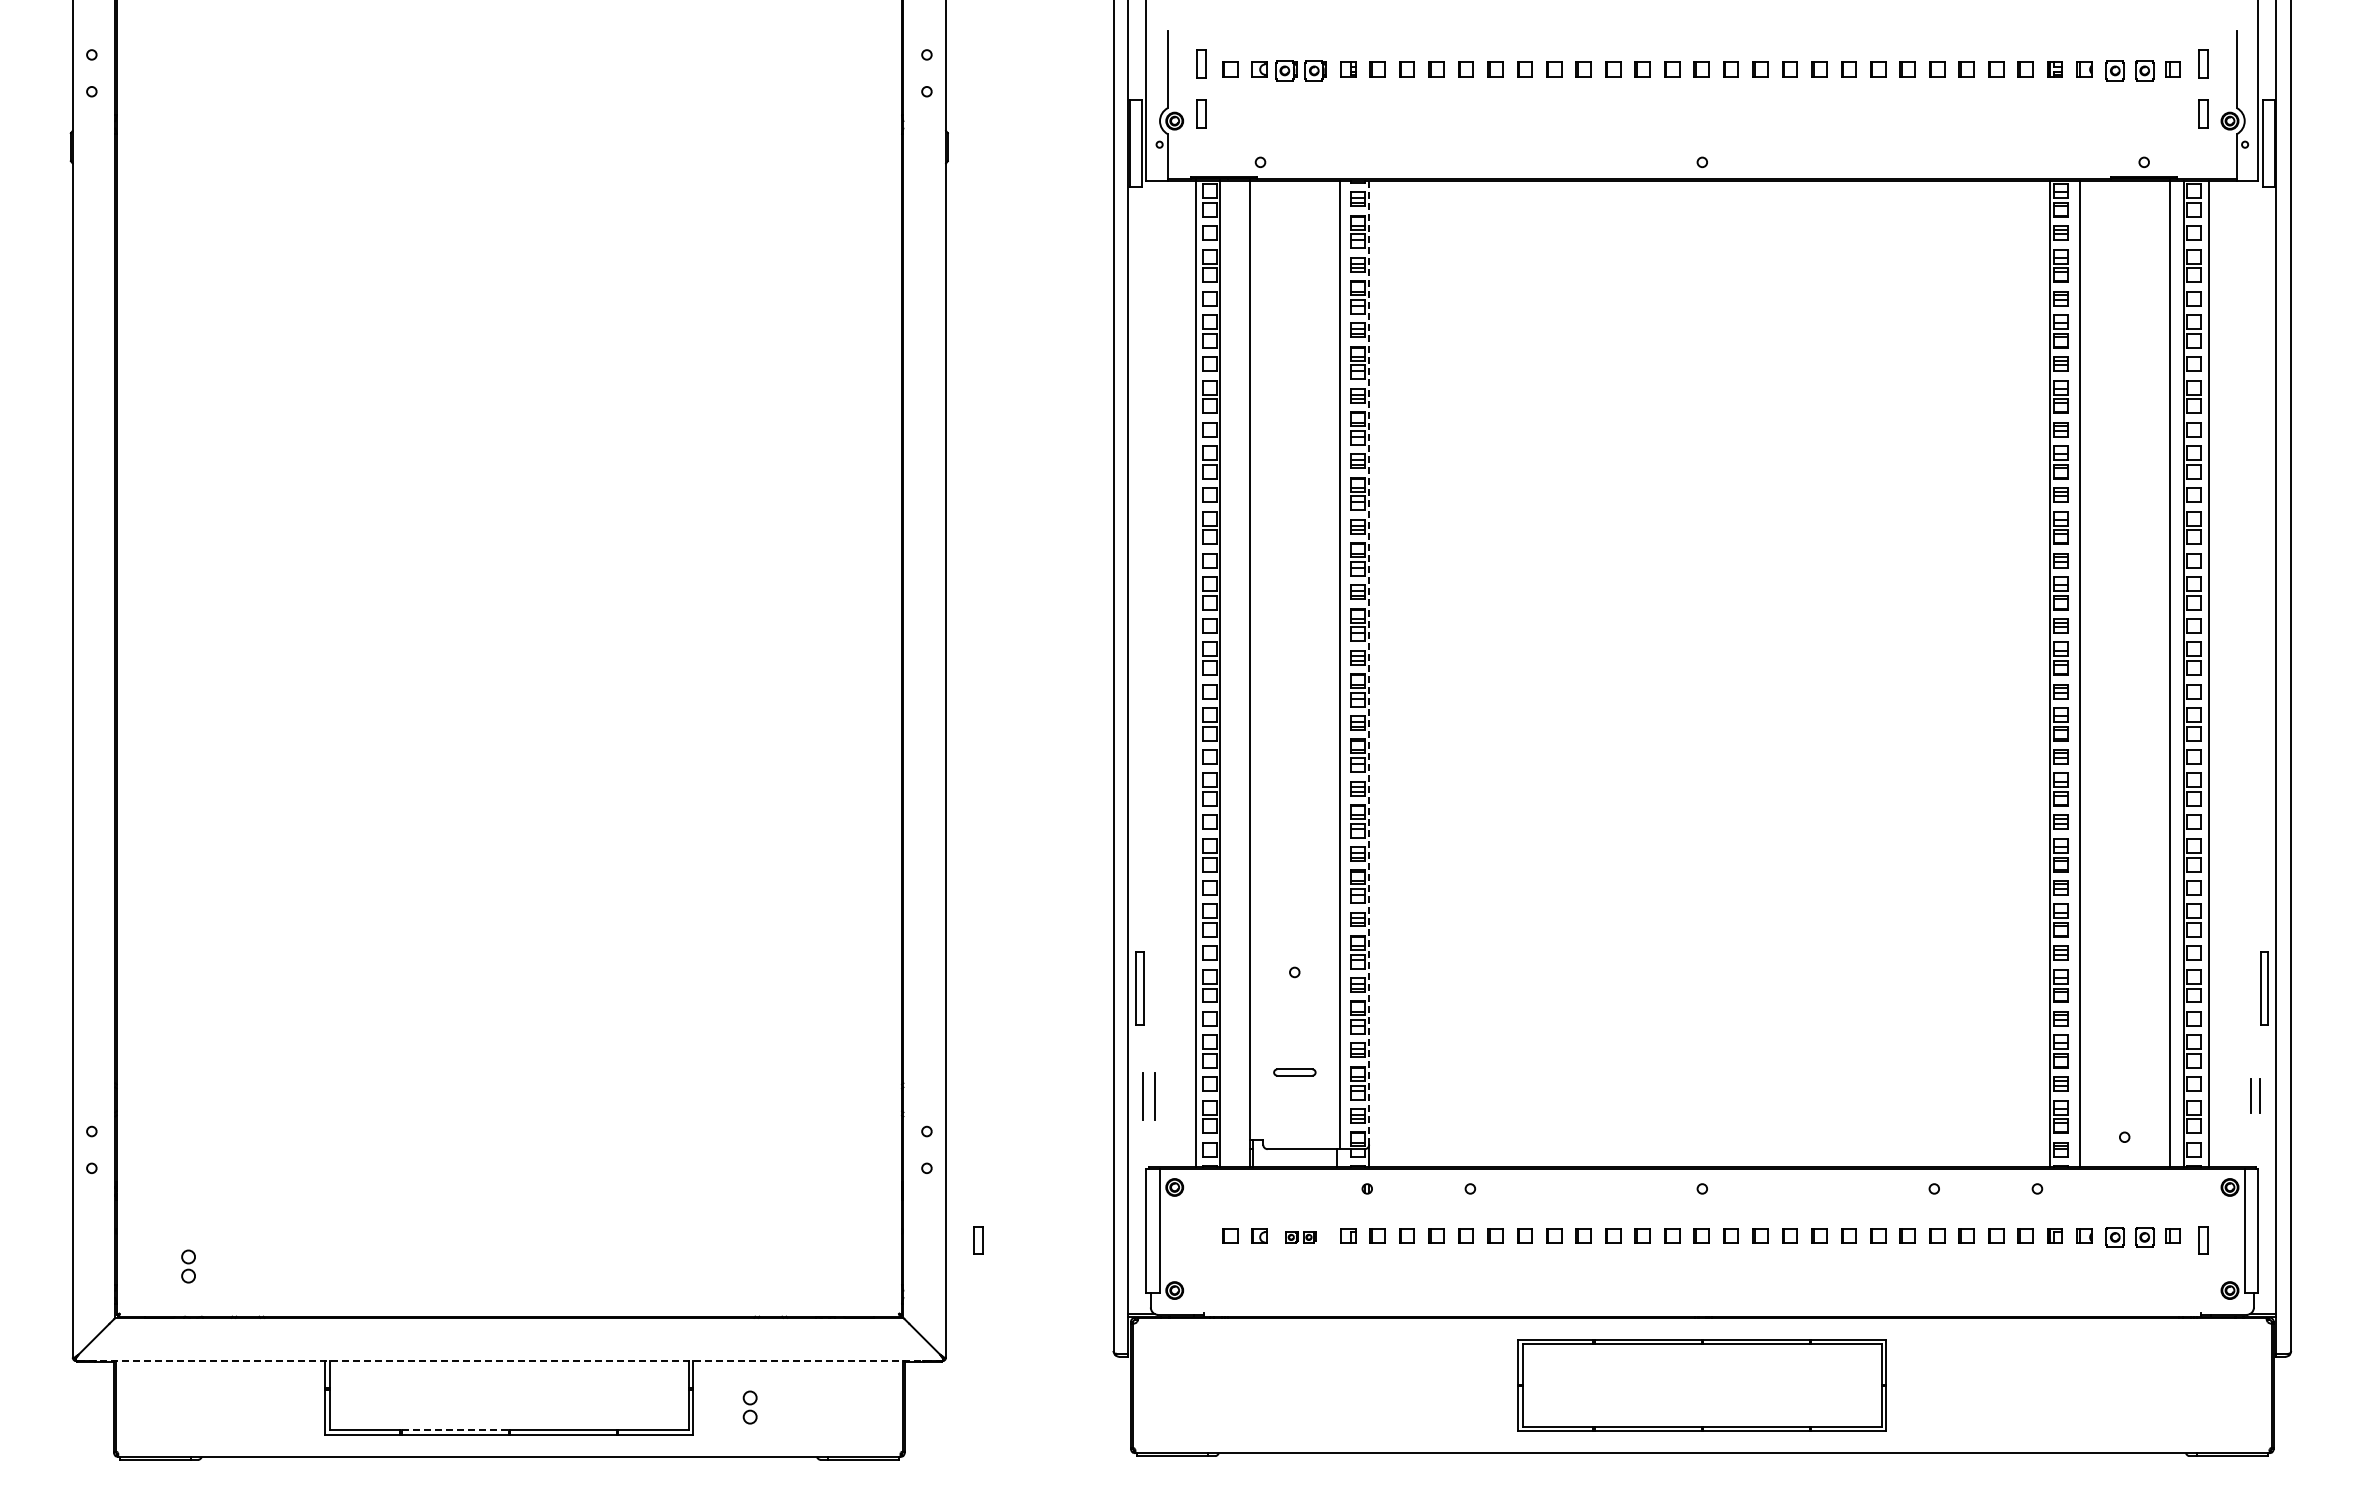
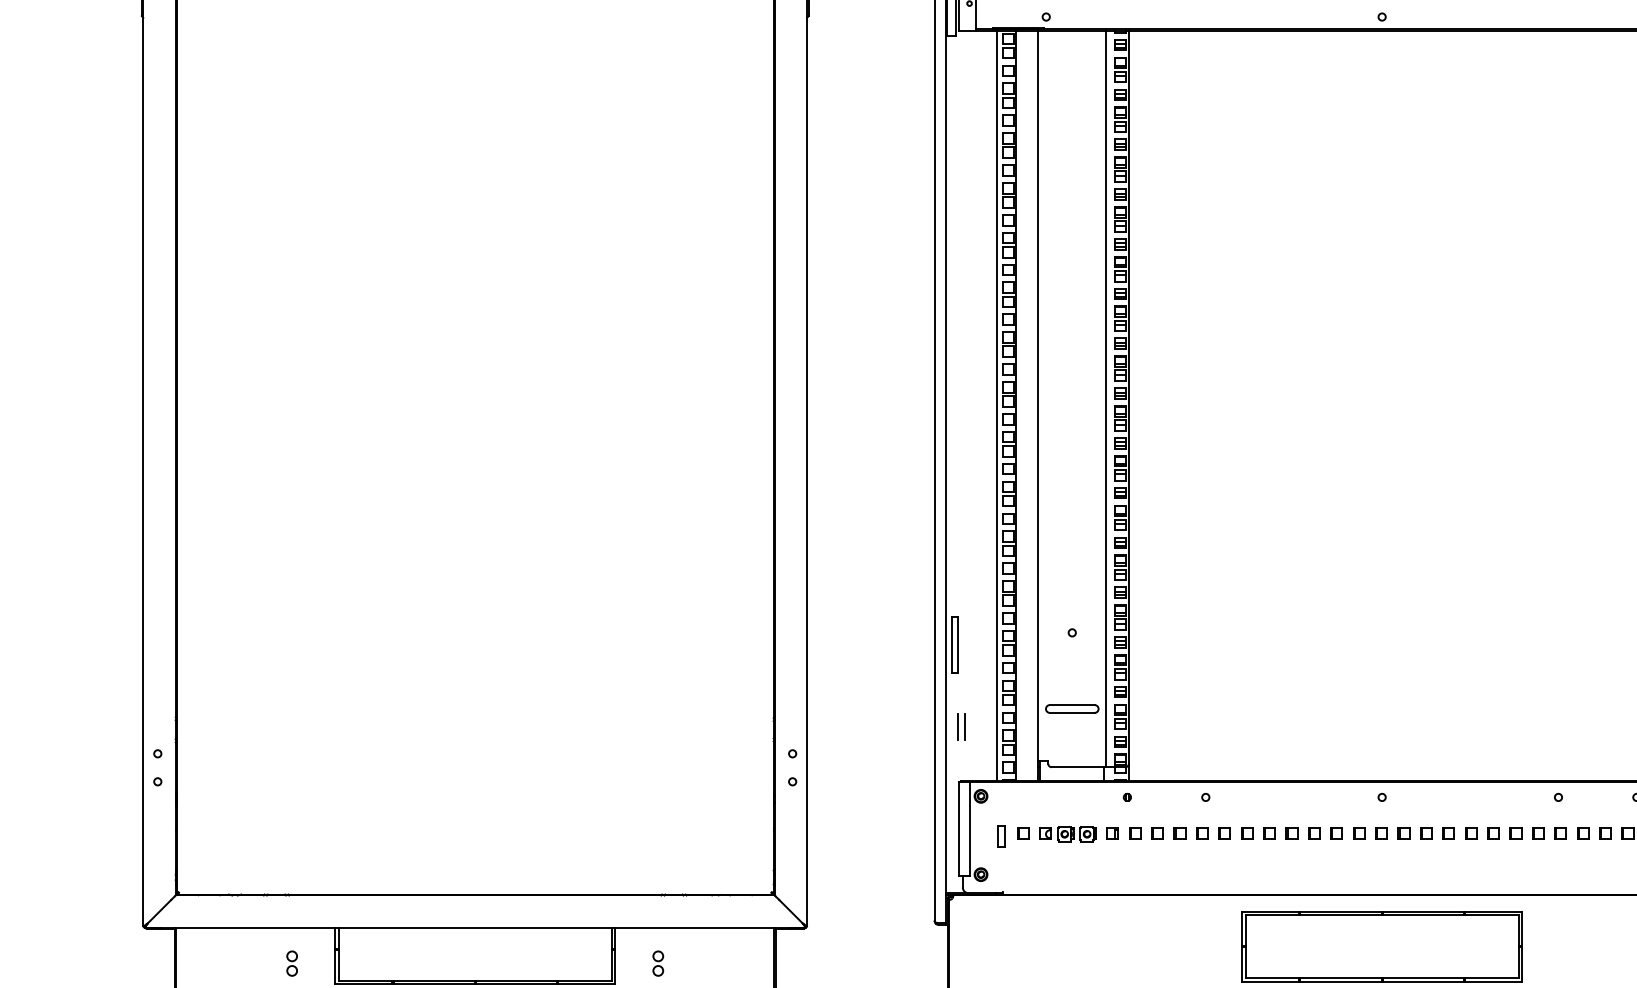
line: (1369, 662) -> (1129, 397), dashed -> solid
part: (1294, 1072) -> (1072, 708), size x1.67
part: (1148, 1095) -> (961, 726), size x0.71
part: (1300, 1237) -> (1076, 834), size x1.67
part: (978, 1240) -> (1001, 836), moved
part: (188, 1266) -> (292, 963), moved
line: (509, 1360) -> (475, 927), dashed -> solid
line: (455, 1430) -> (434, 981), dashed -> solid

